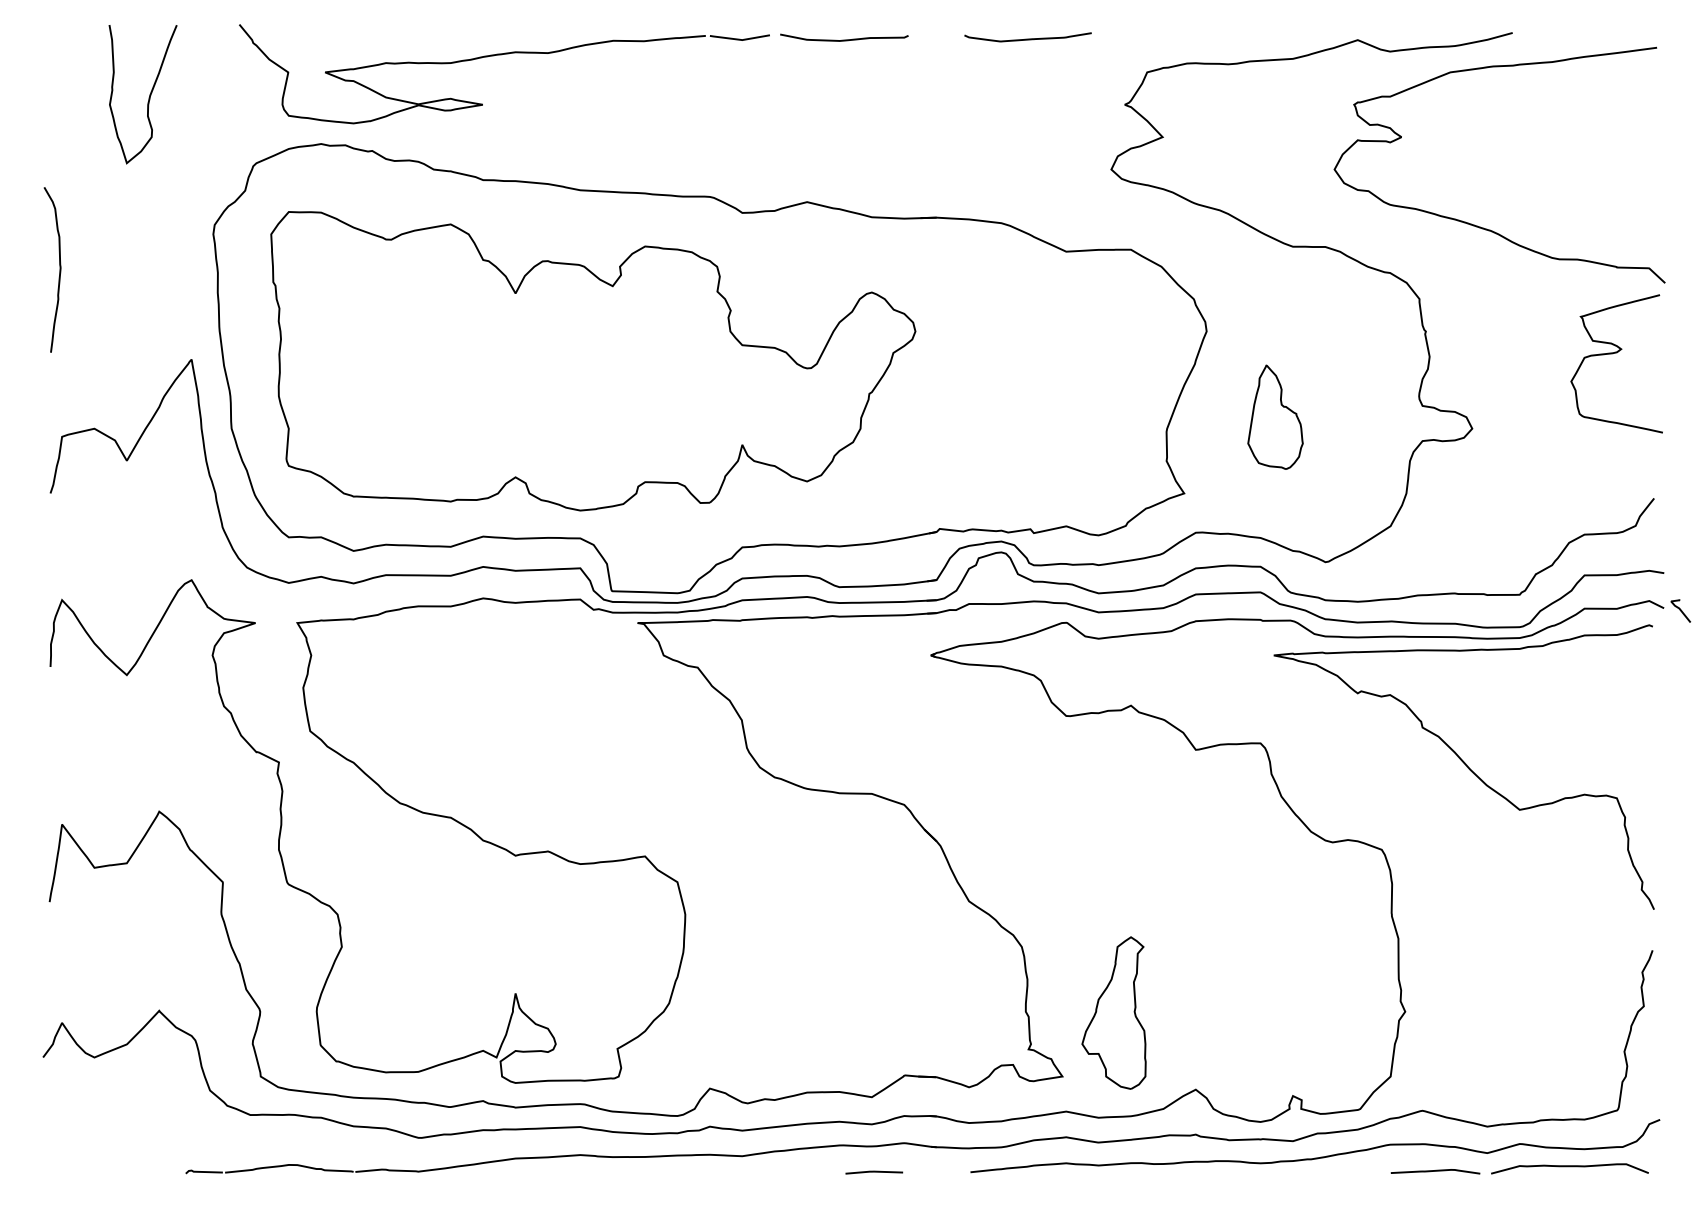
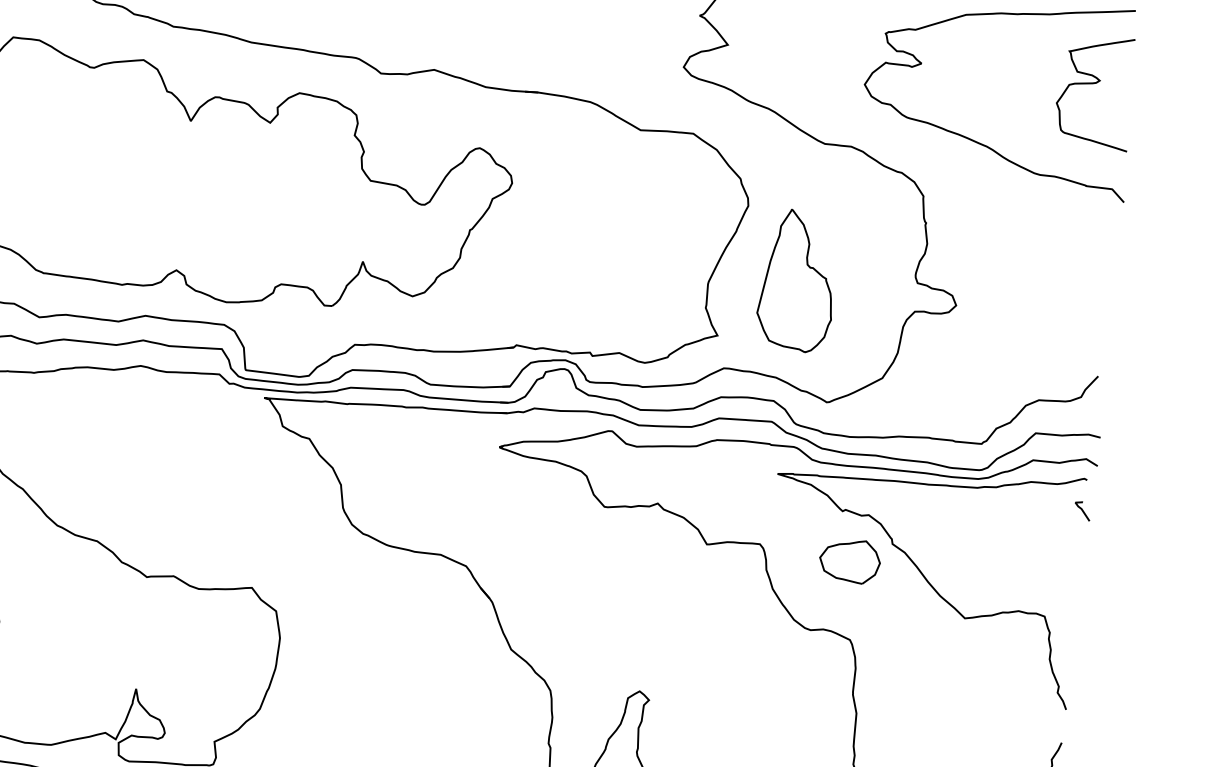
curve: (1612, 354) -> (1092, 84), moved
part: (1275, 417) -> (797, 281), size x1.67
curve: (1680, 610) -> (1082, 510), moved
part: (1372, 753) -> (849, 561), added

